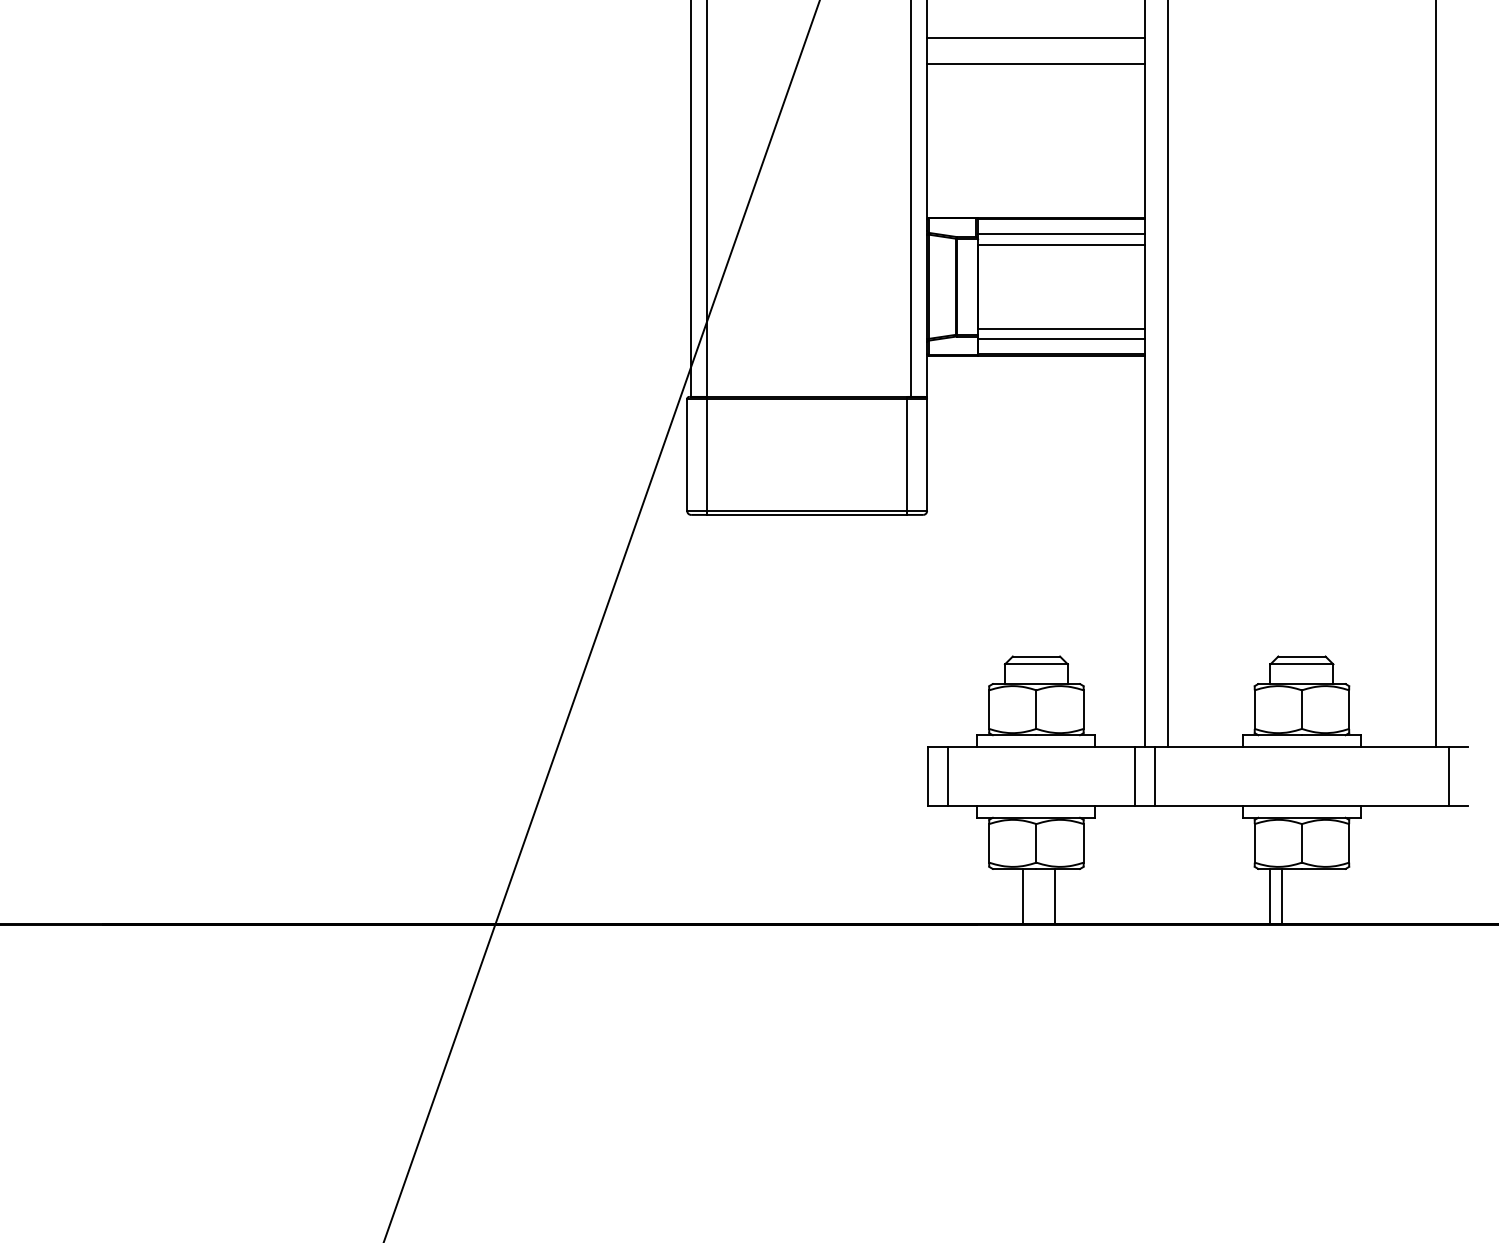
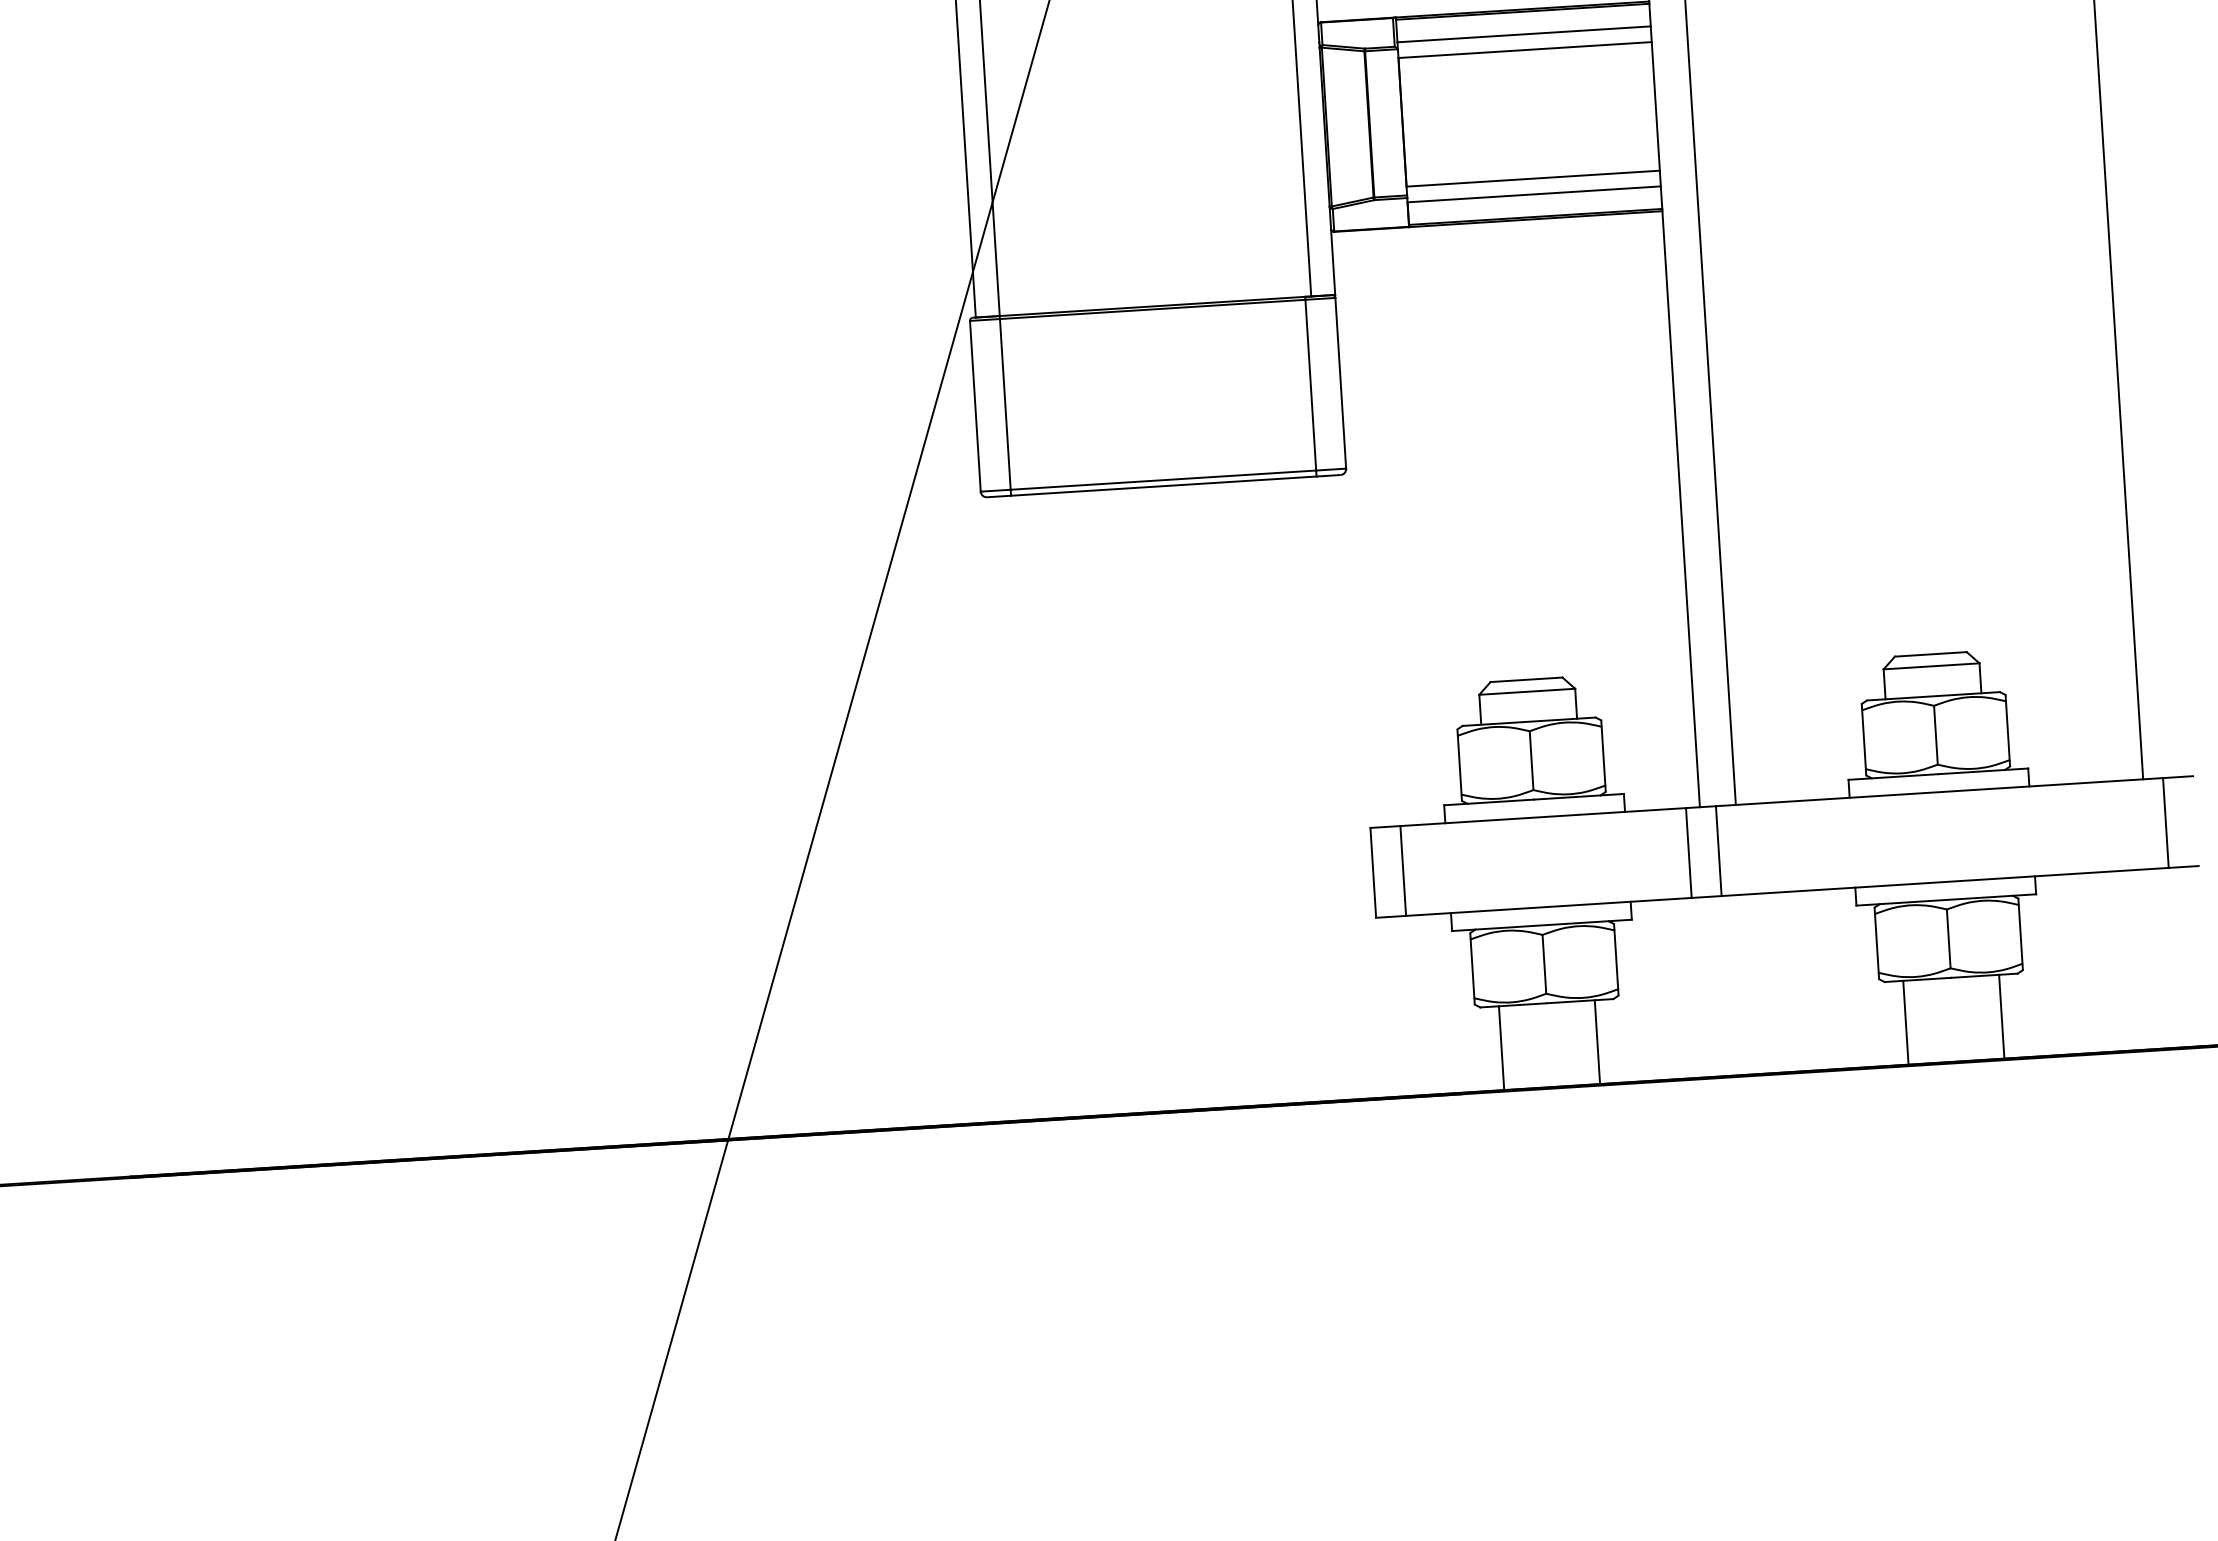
line: (1022, 896) -> (1596, 1042), moved
line: (1054, 896) -> (1500, 1048), moved
line: (1282, 896) -> (2001, 1016), moved

